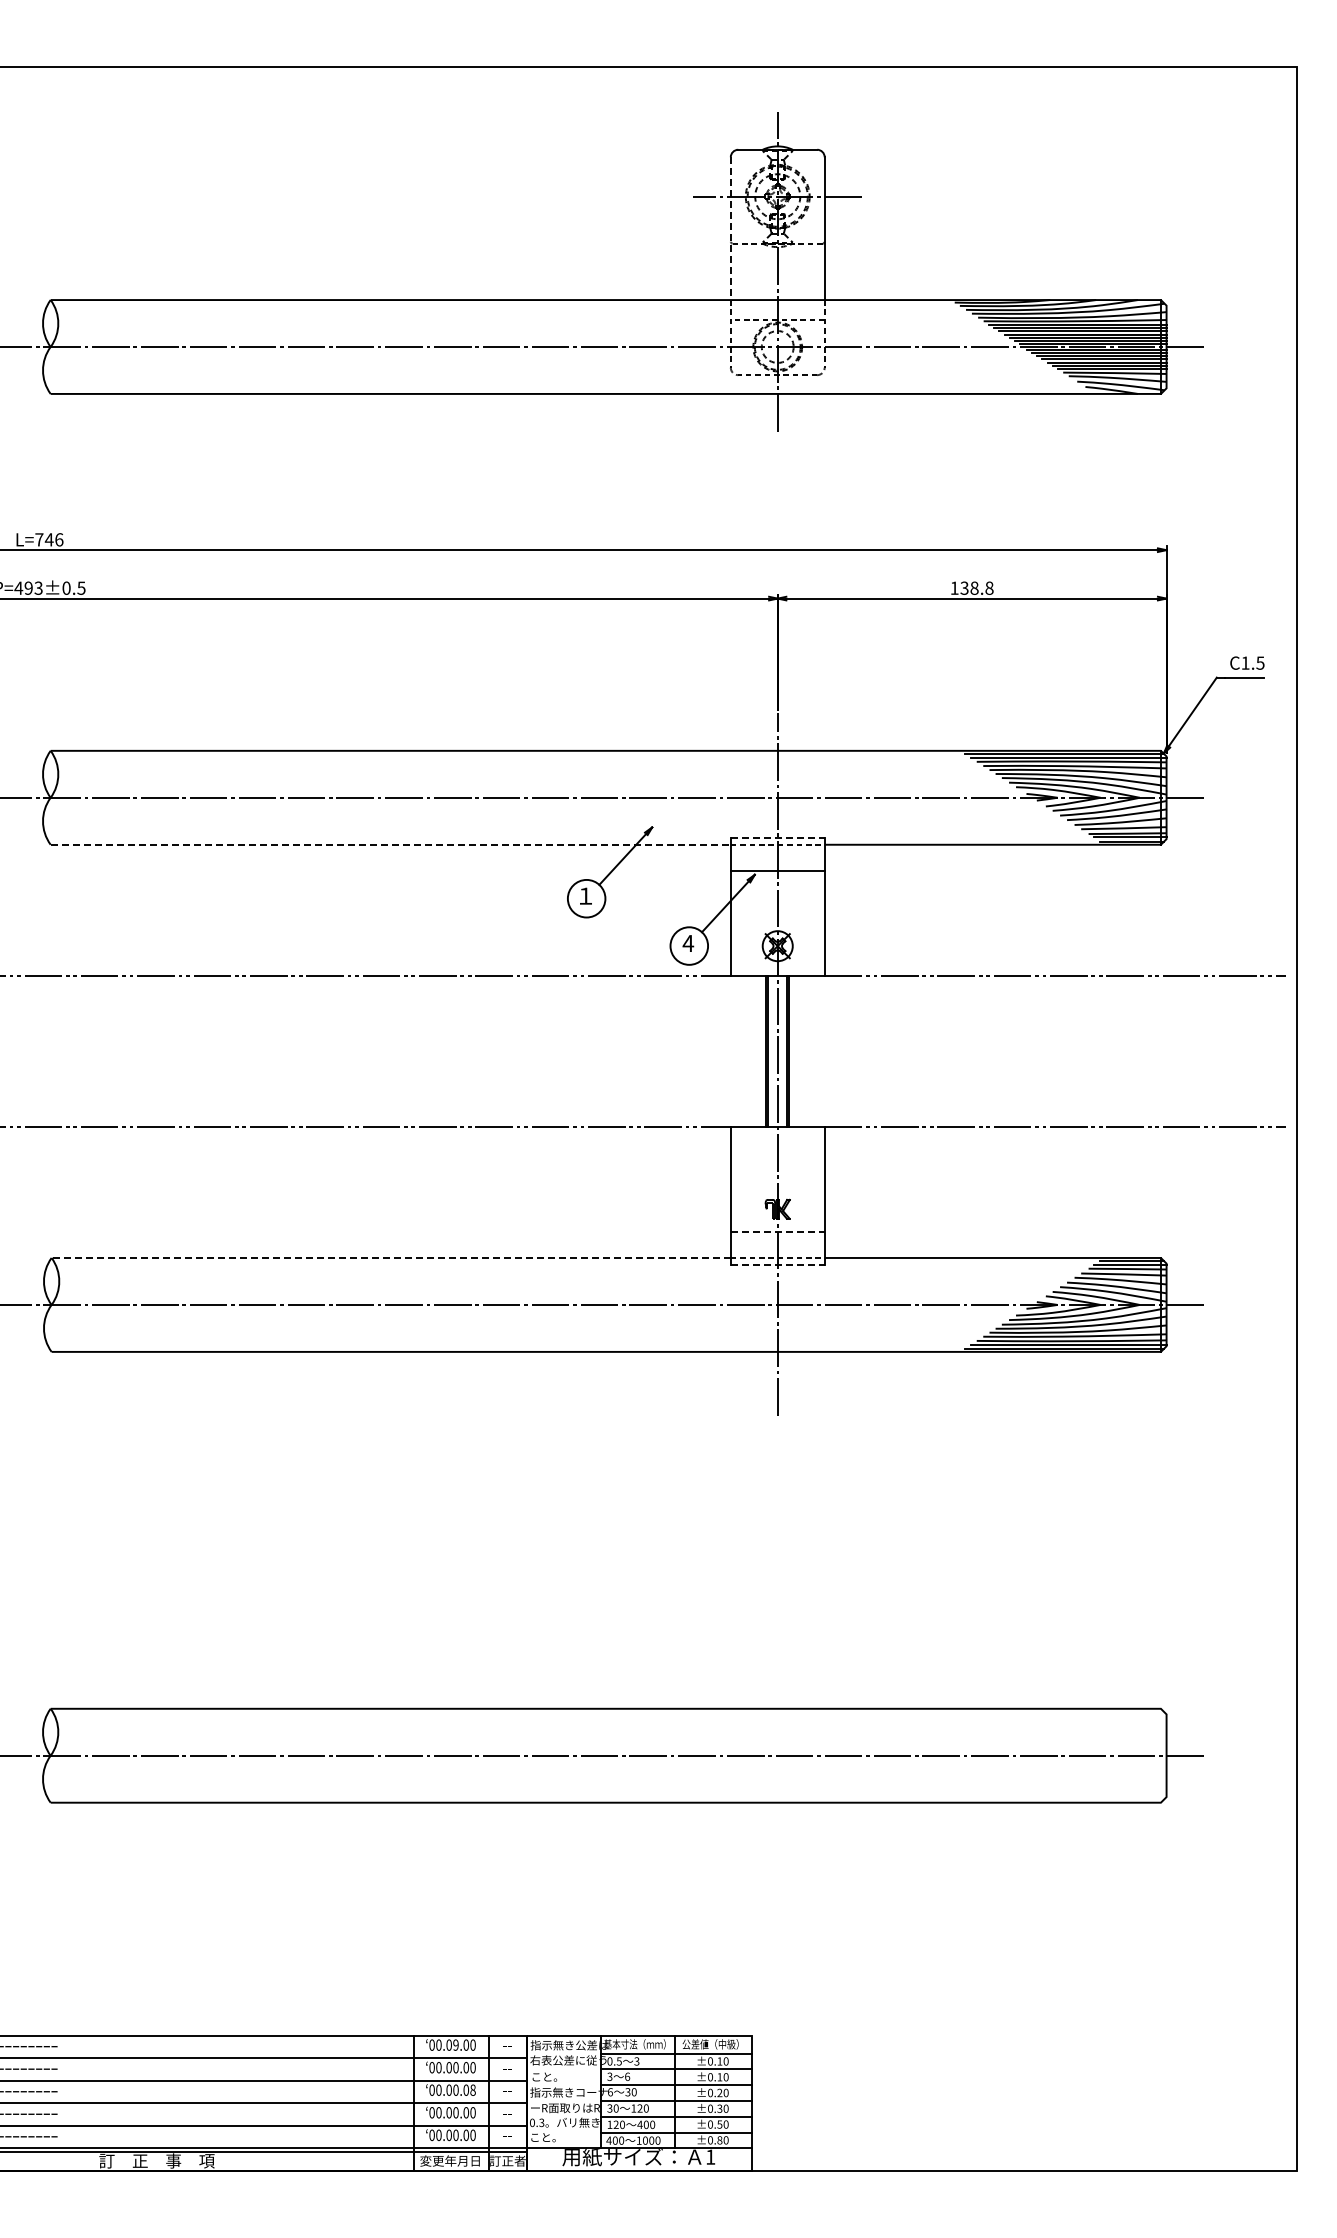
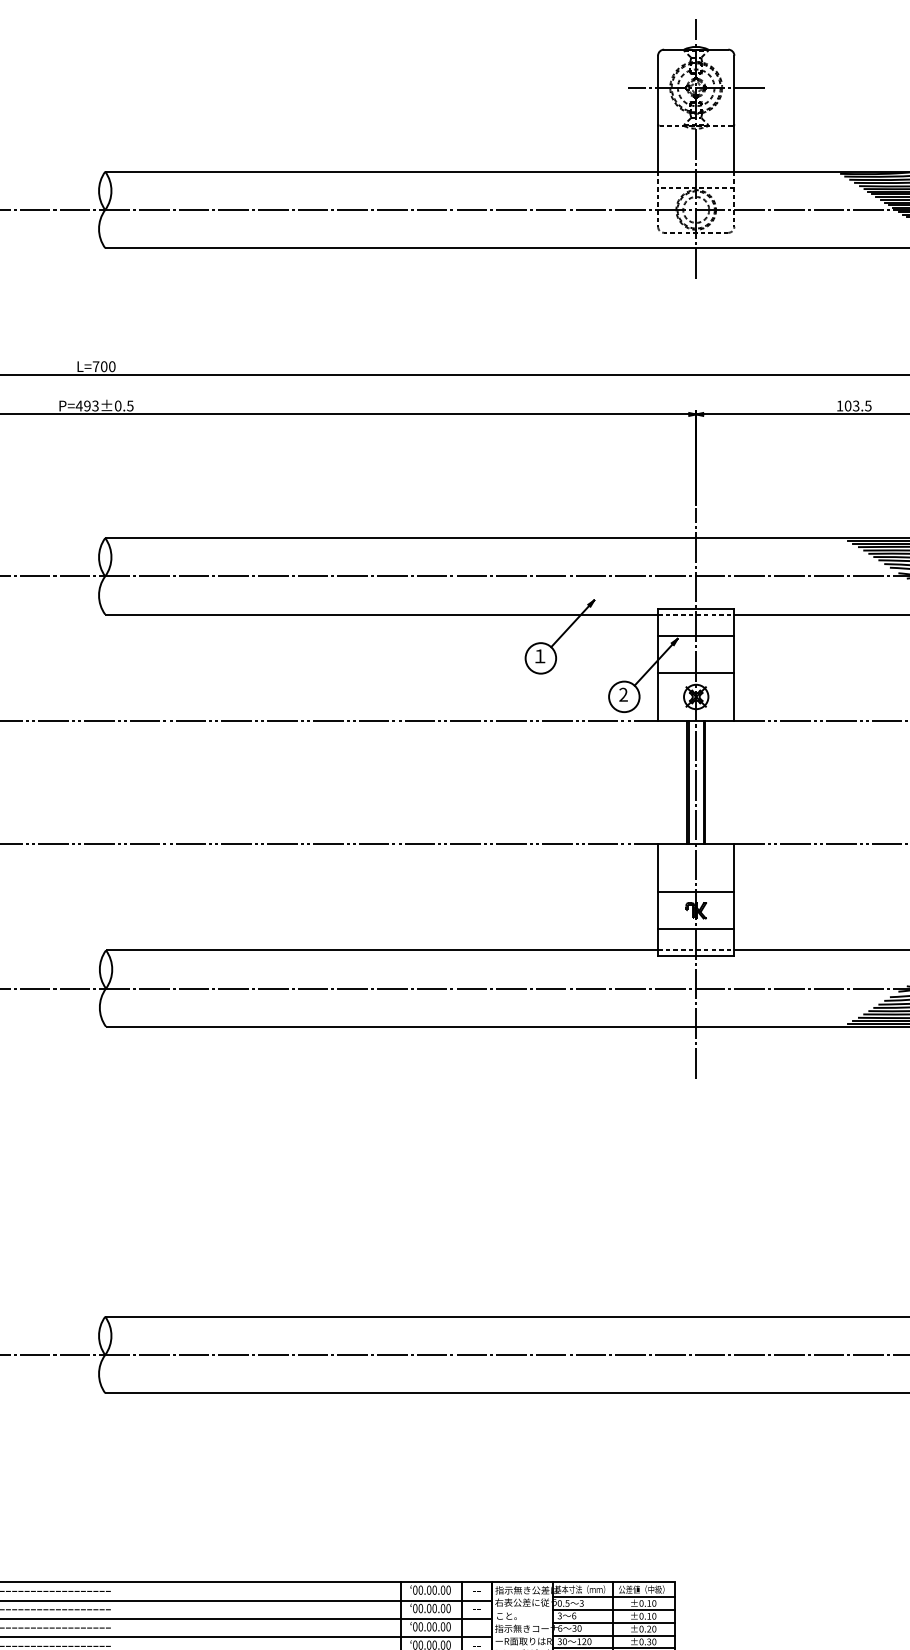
line: (730, 229) -> (657, 114), dashed -> solid
text: (53, 539) -> (107, 366), L=746 -> L=700
text: (976, 587) -> (857, 405), 138.8 -> 103.5
line: (777, 838) -> (696, 609), dashed -> solid
line: (391, 844) -> (382, 614), dashed -> solid
line: (777, 916) -> (696, 672), added
text: (688, 942) -> (623, 693), 4 -> 2
line: (777, 1186) -> (696, 892), added
line: (777, 1231) -> (696, 928), dashed -> solid
line: (391, 1257) -> (382, 950), dashed -> solid
line: (777, 1264) -> (696, 955), dashed -> solid
text: (455, 2044) -> (434, 1589), 00.09.00 -> 00.00.00
text: (472, 2090) -> (448, 1627), 00.00.08 -> 00.00.00

